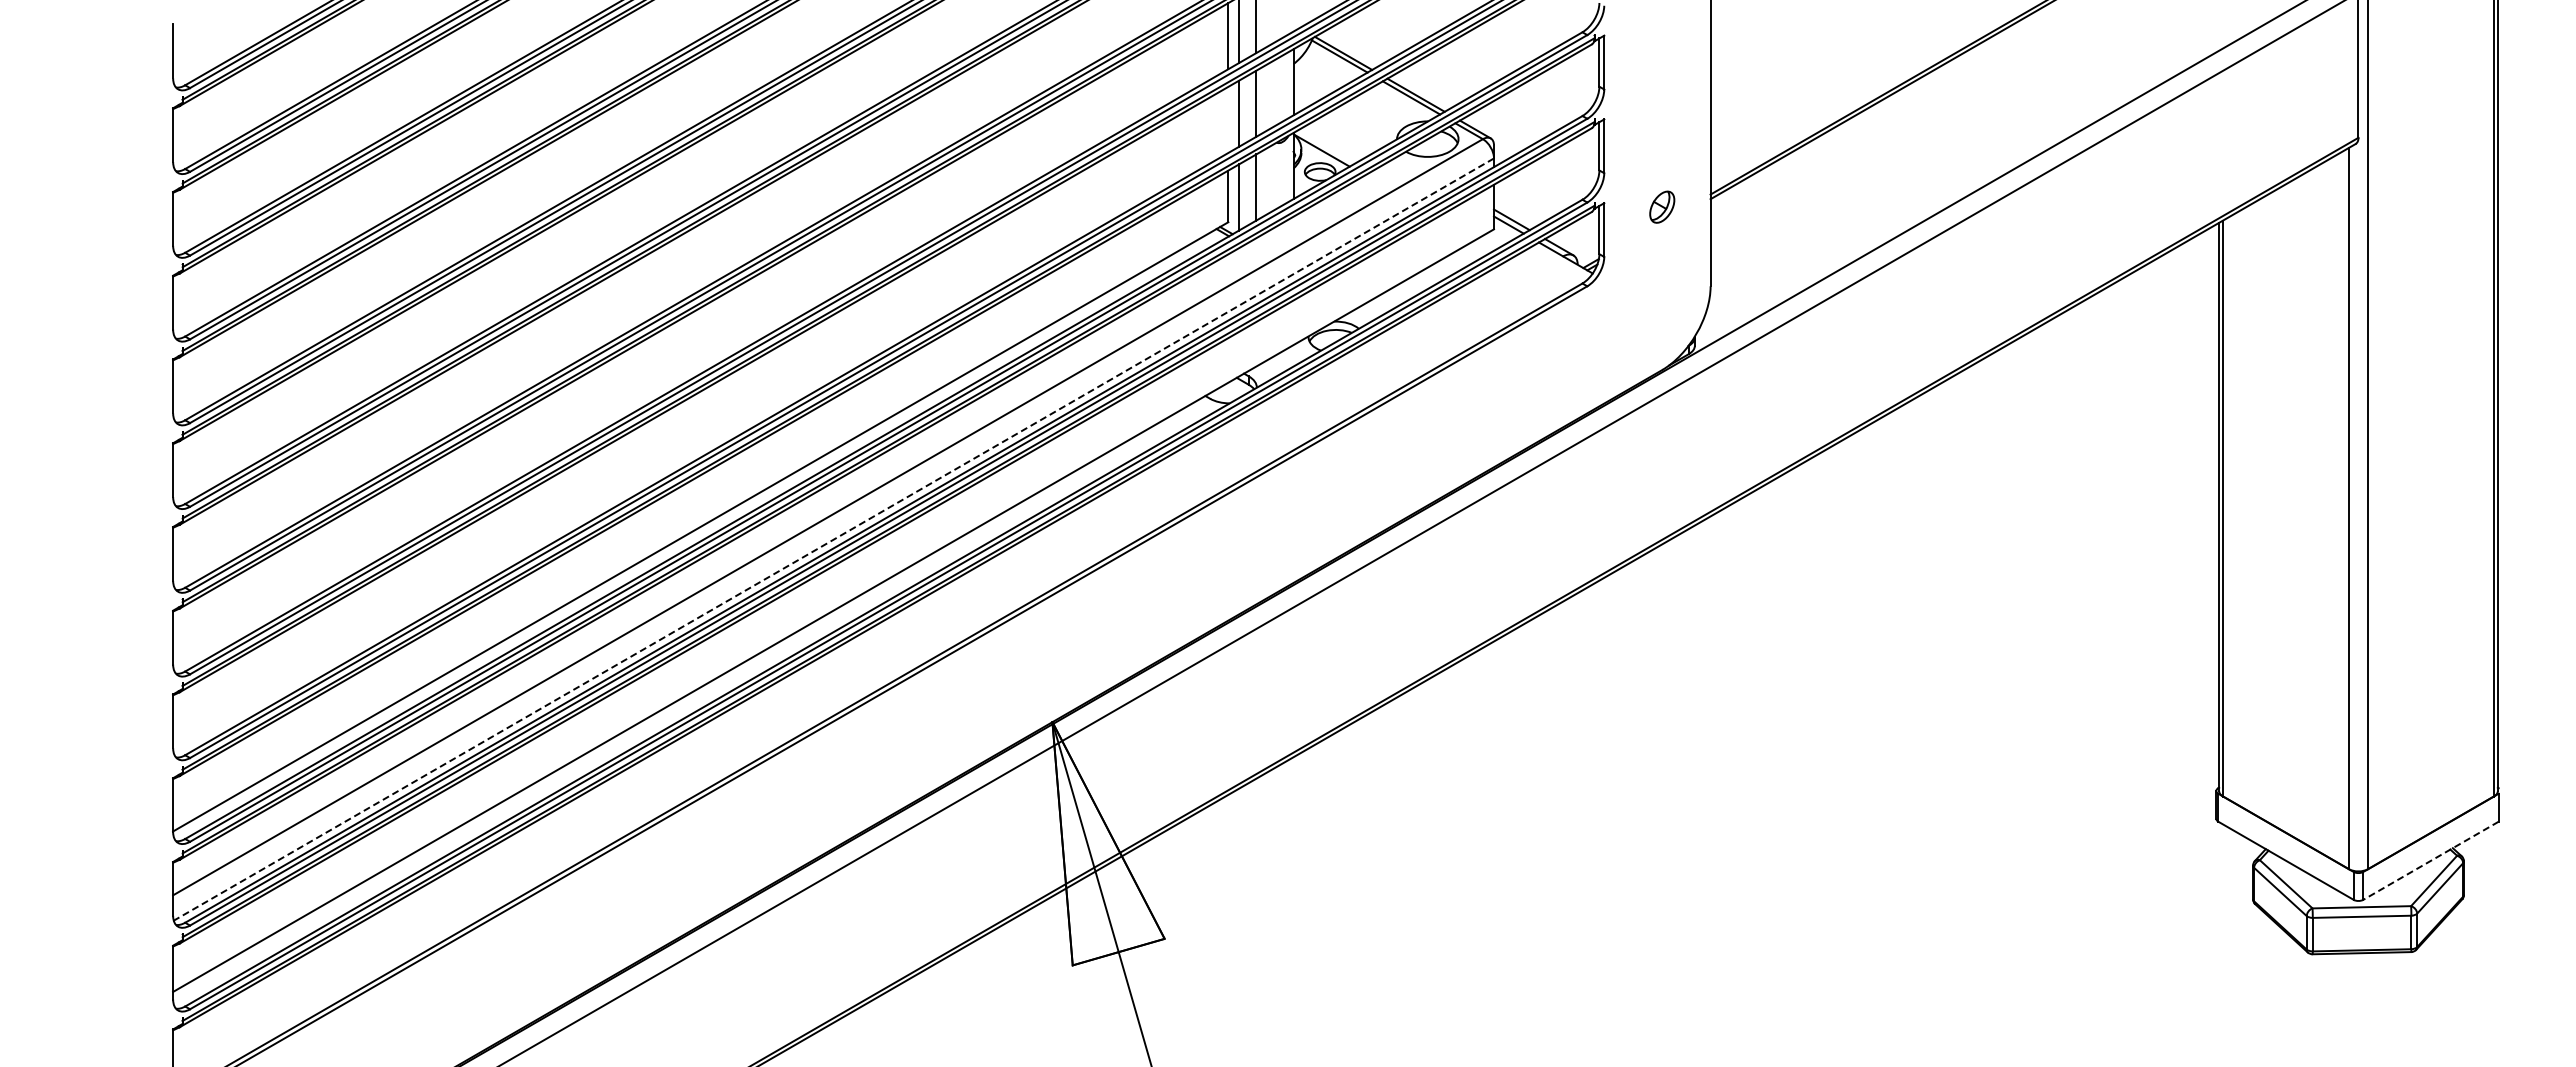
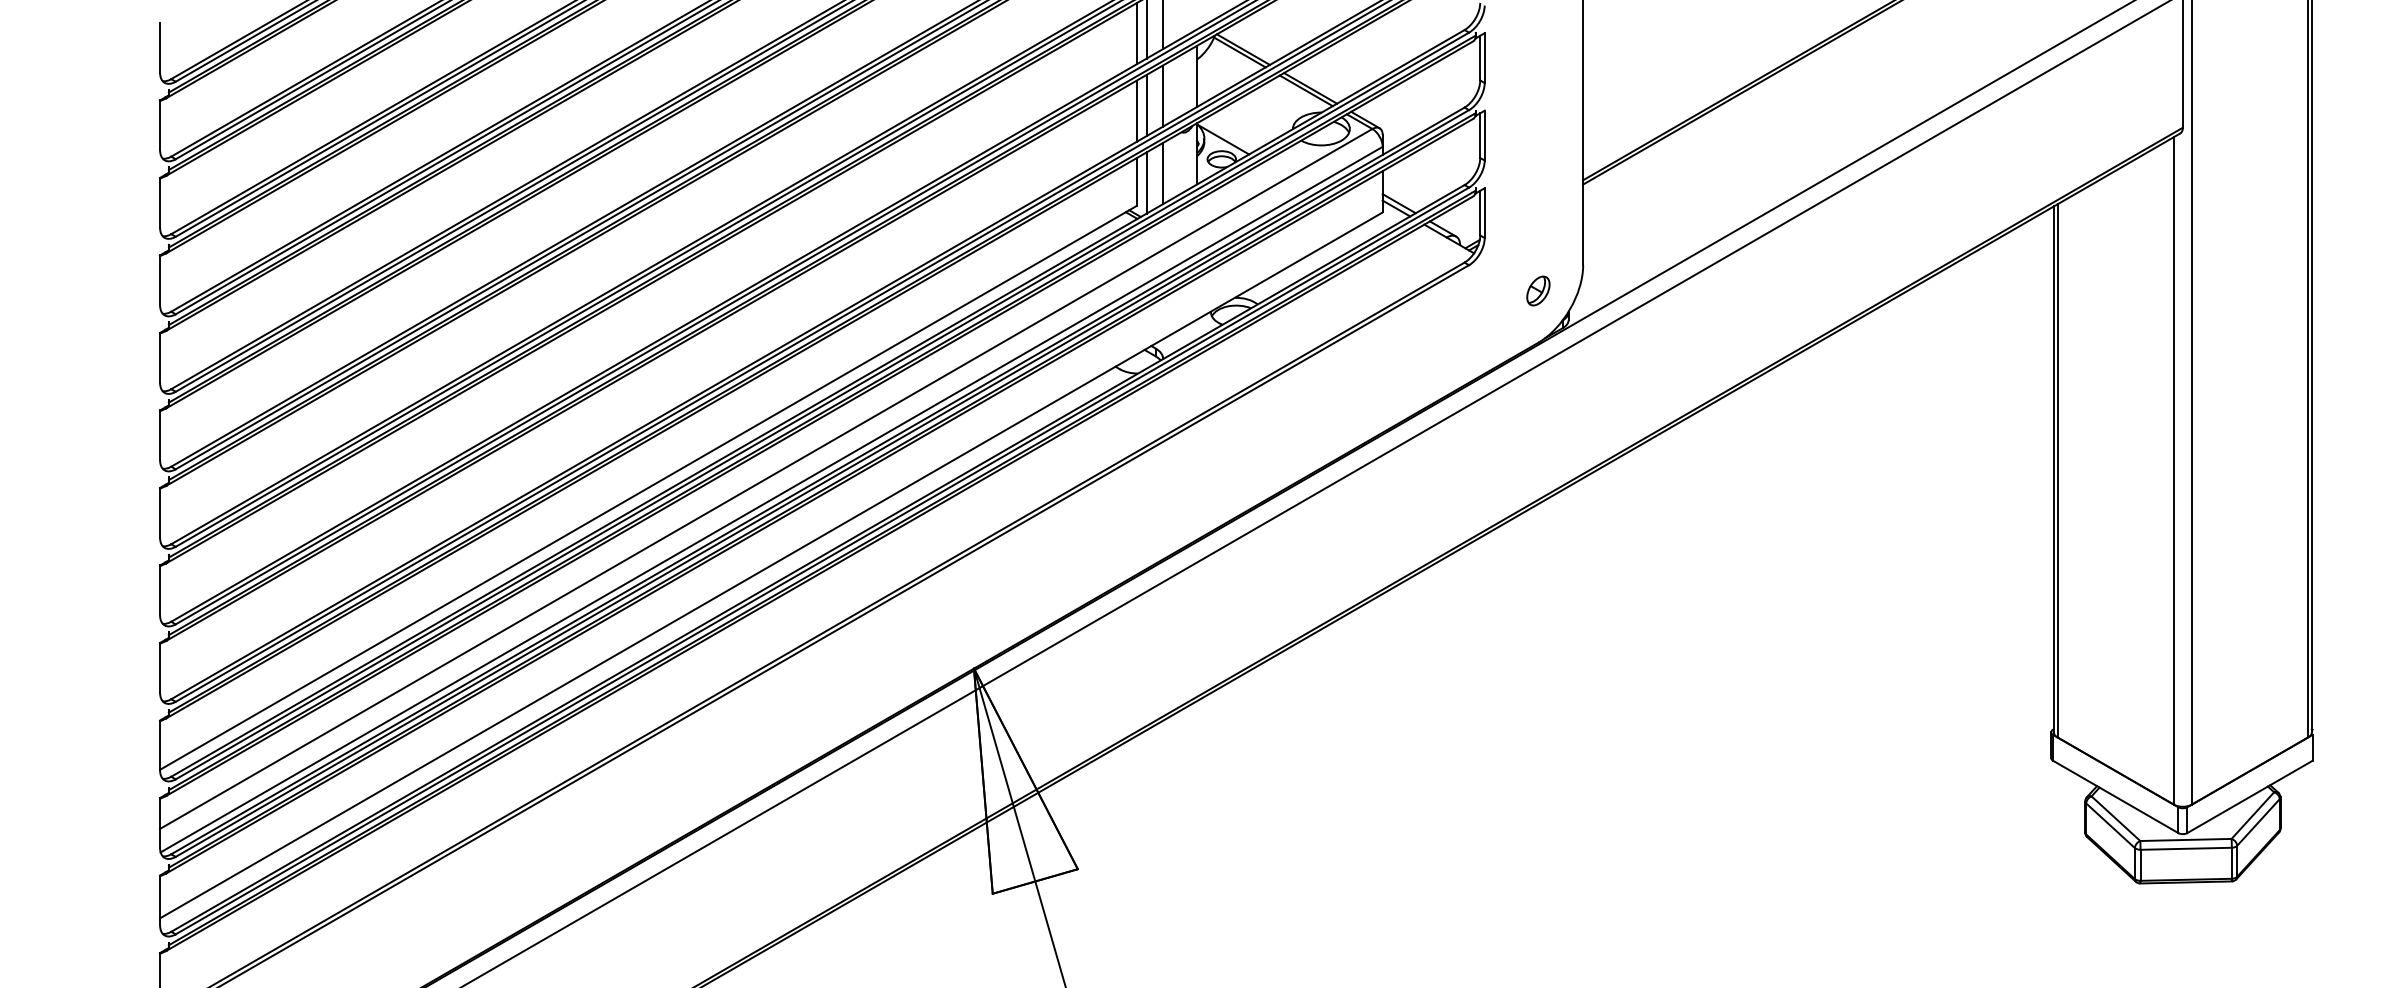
line: (1228, 119) -> (1136, 110), added
part: (1662, 206) -> (1538, 290), moved
line: (833, 539) -> (771, 499), dashed -> solid
line: (2430, 861) -> (2249, 797), dashed -> solid

